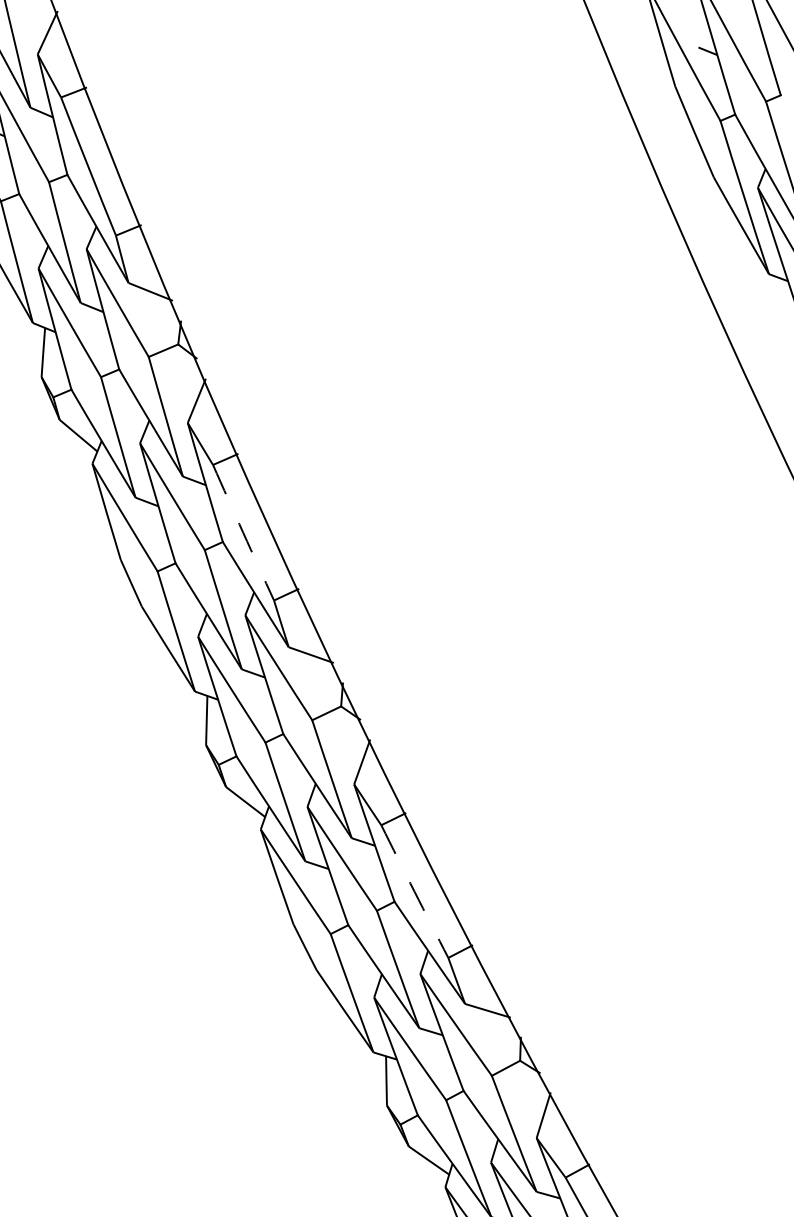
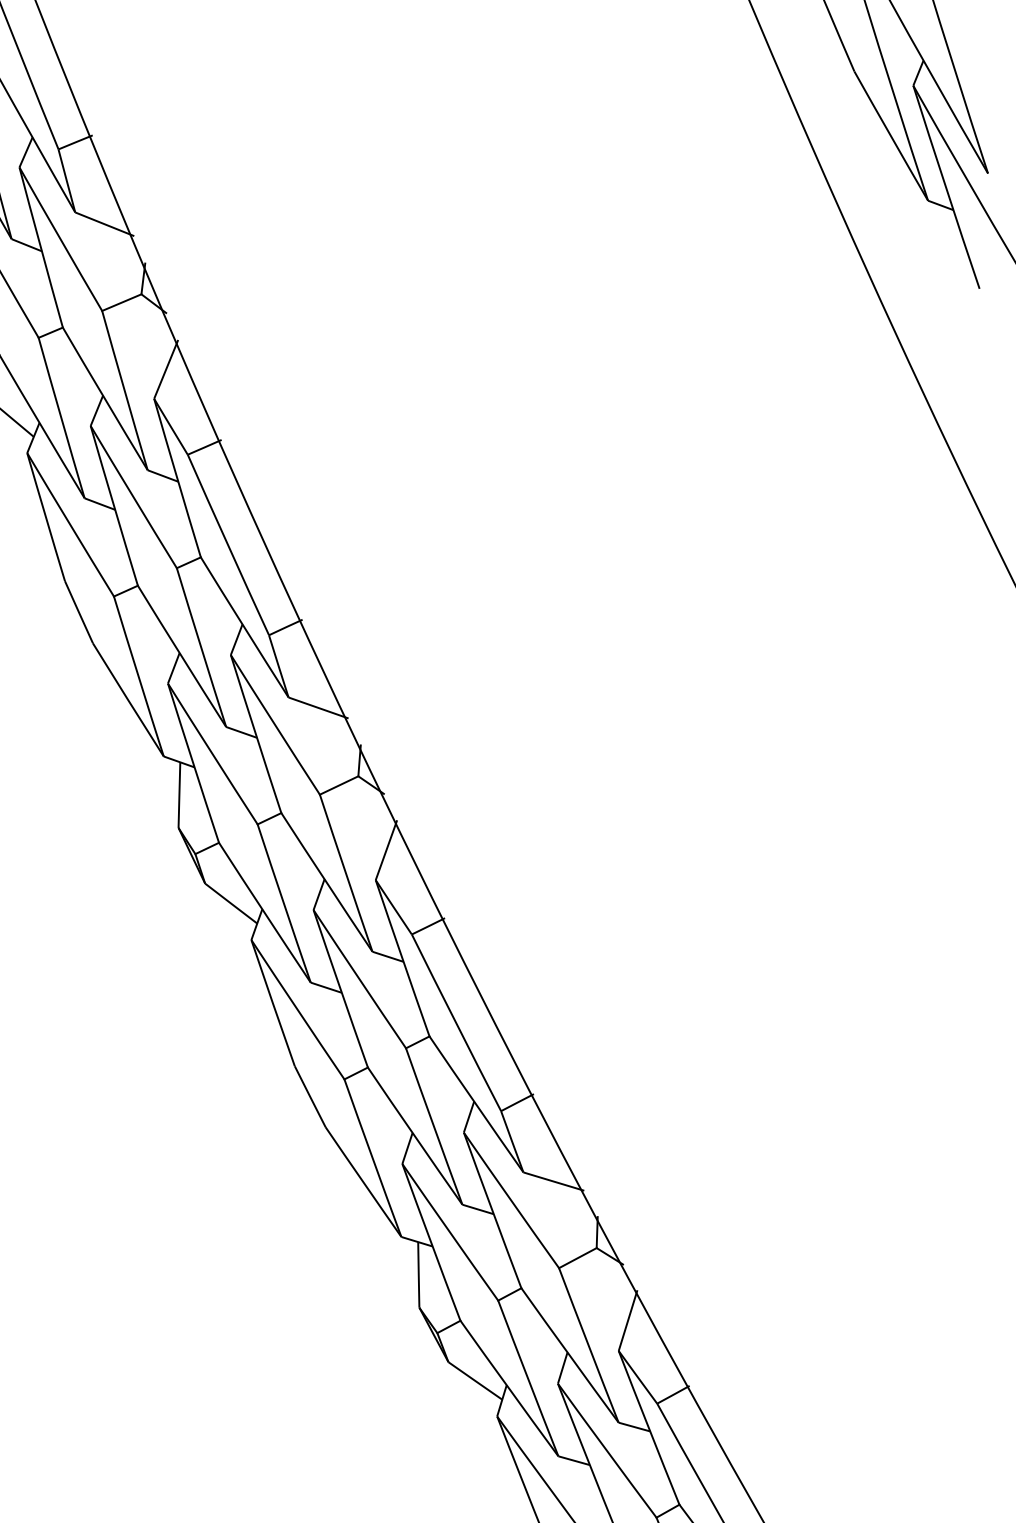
arc: (243, 532) -> (228, 544), dashed -> solid
arc: (414, 891) -> (456, 1022), dashed -> solid

